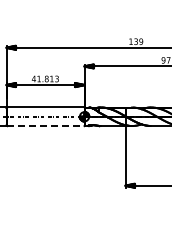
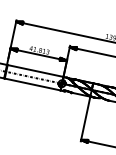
line: (45, 126) -> (32, 84), dashed -> solid

